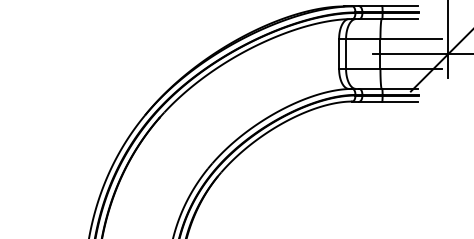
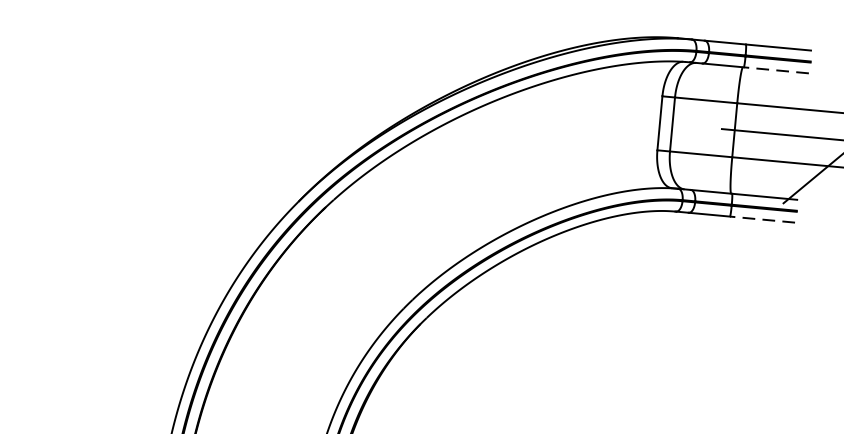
line: (400, 19) -> (776, 71), solid -> dashed
line: (400, 101) -> (763, 219), solid -> dashed

